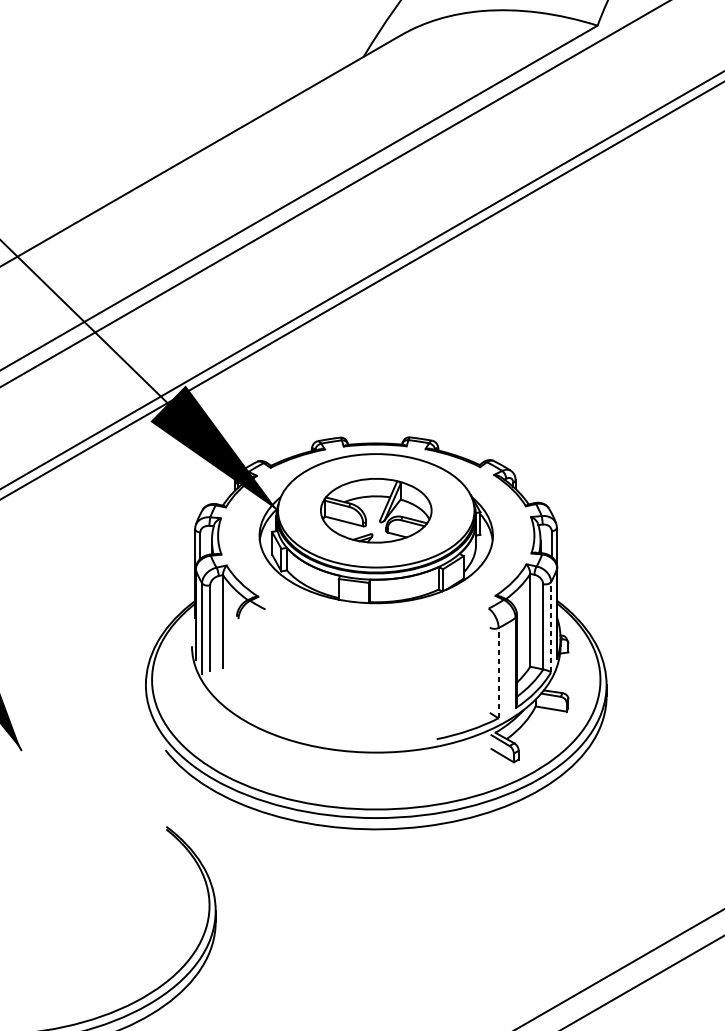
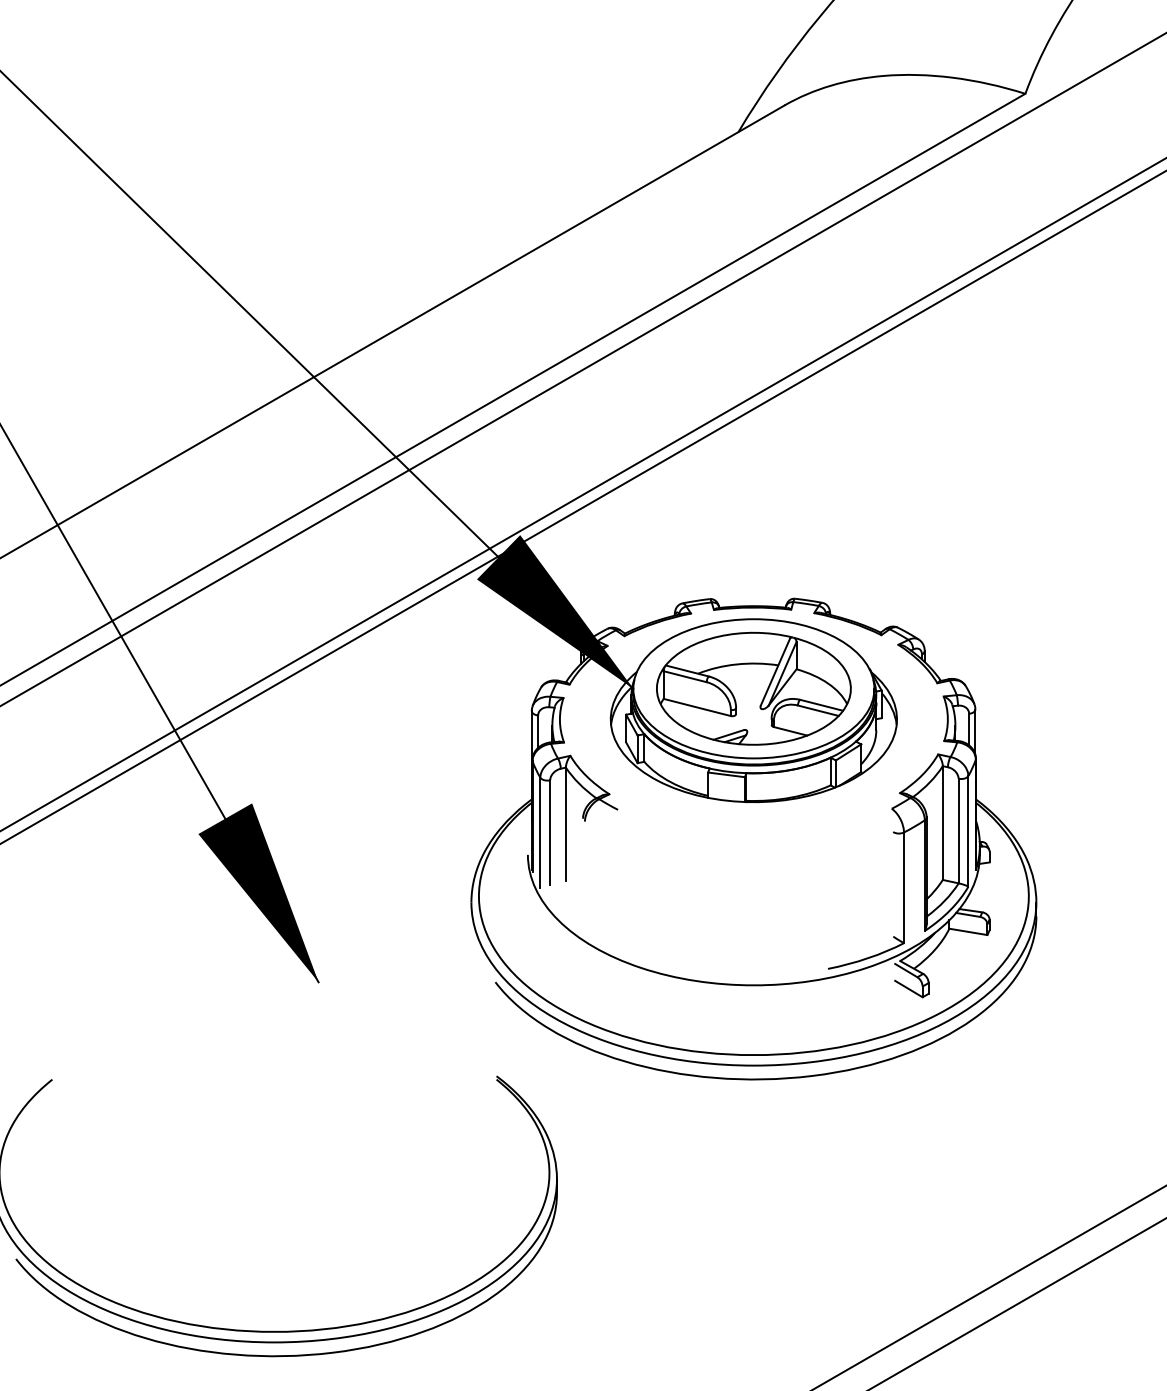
part: (375, 510) -> (753, 688), size x1.43
line: (551, 626) -> (968, 830), dashed -> solid
line: (498, 672) -> (903, 887), dashed -> solid

